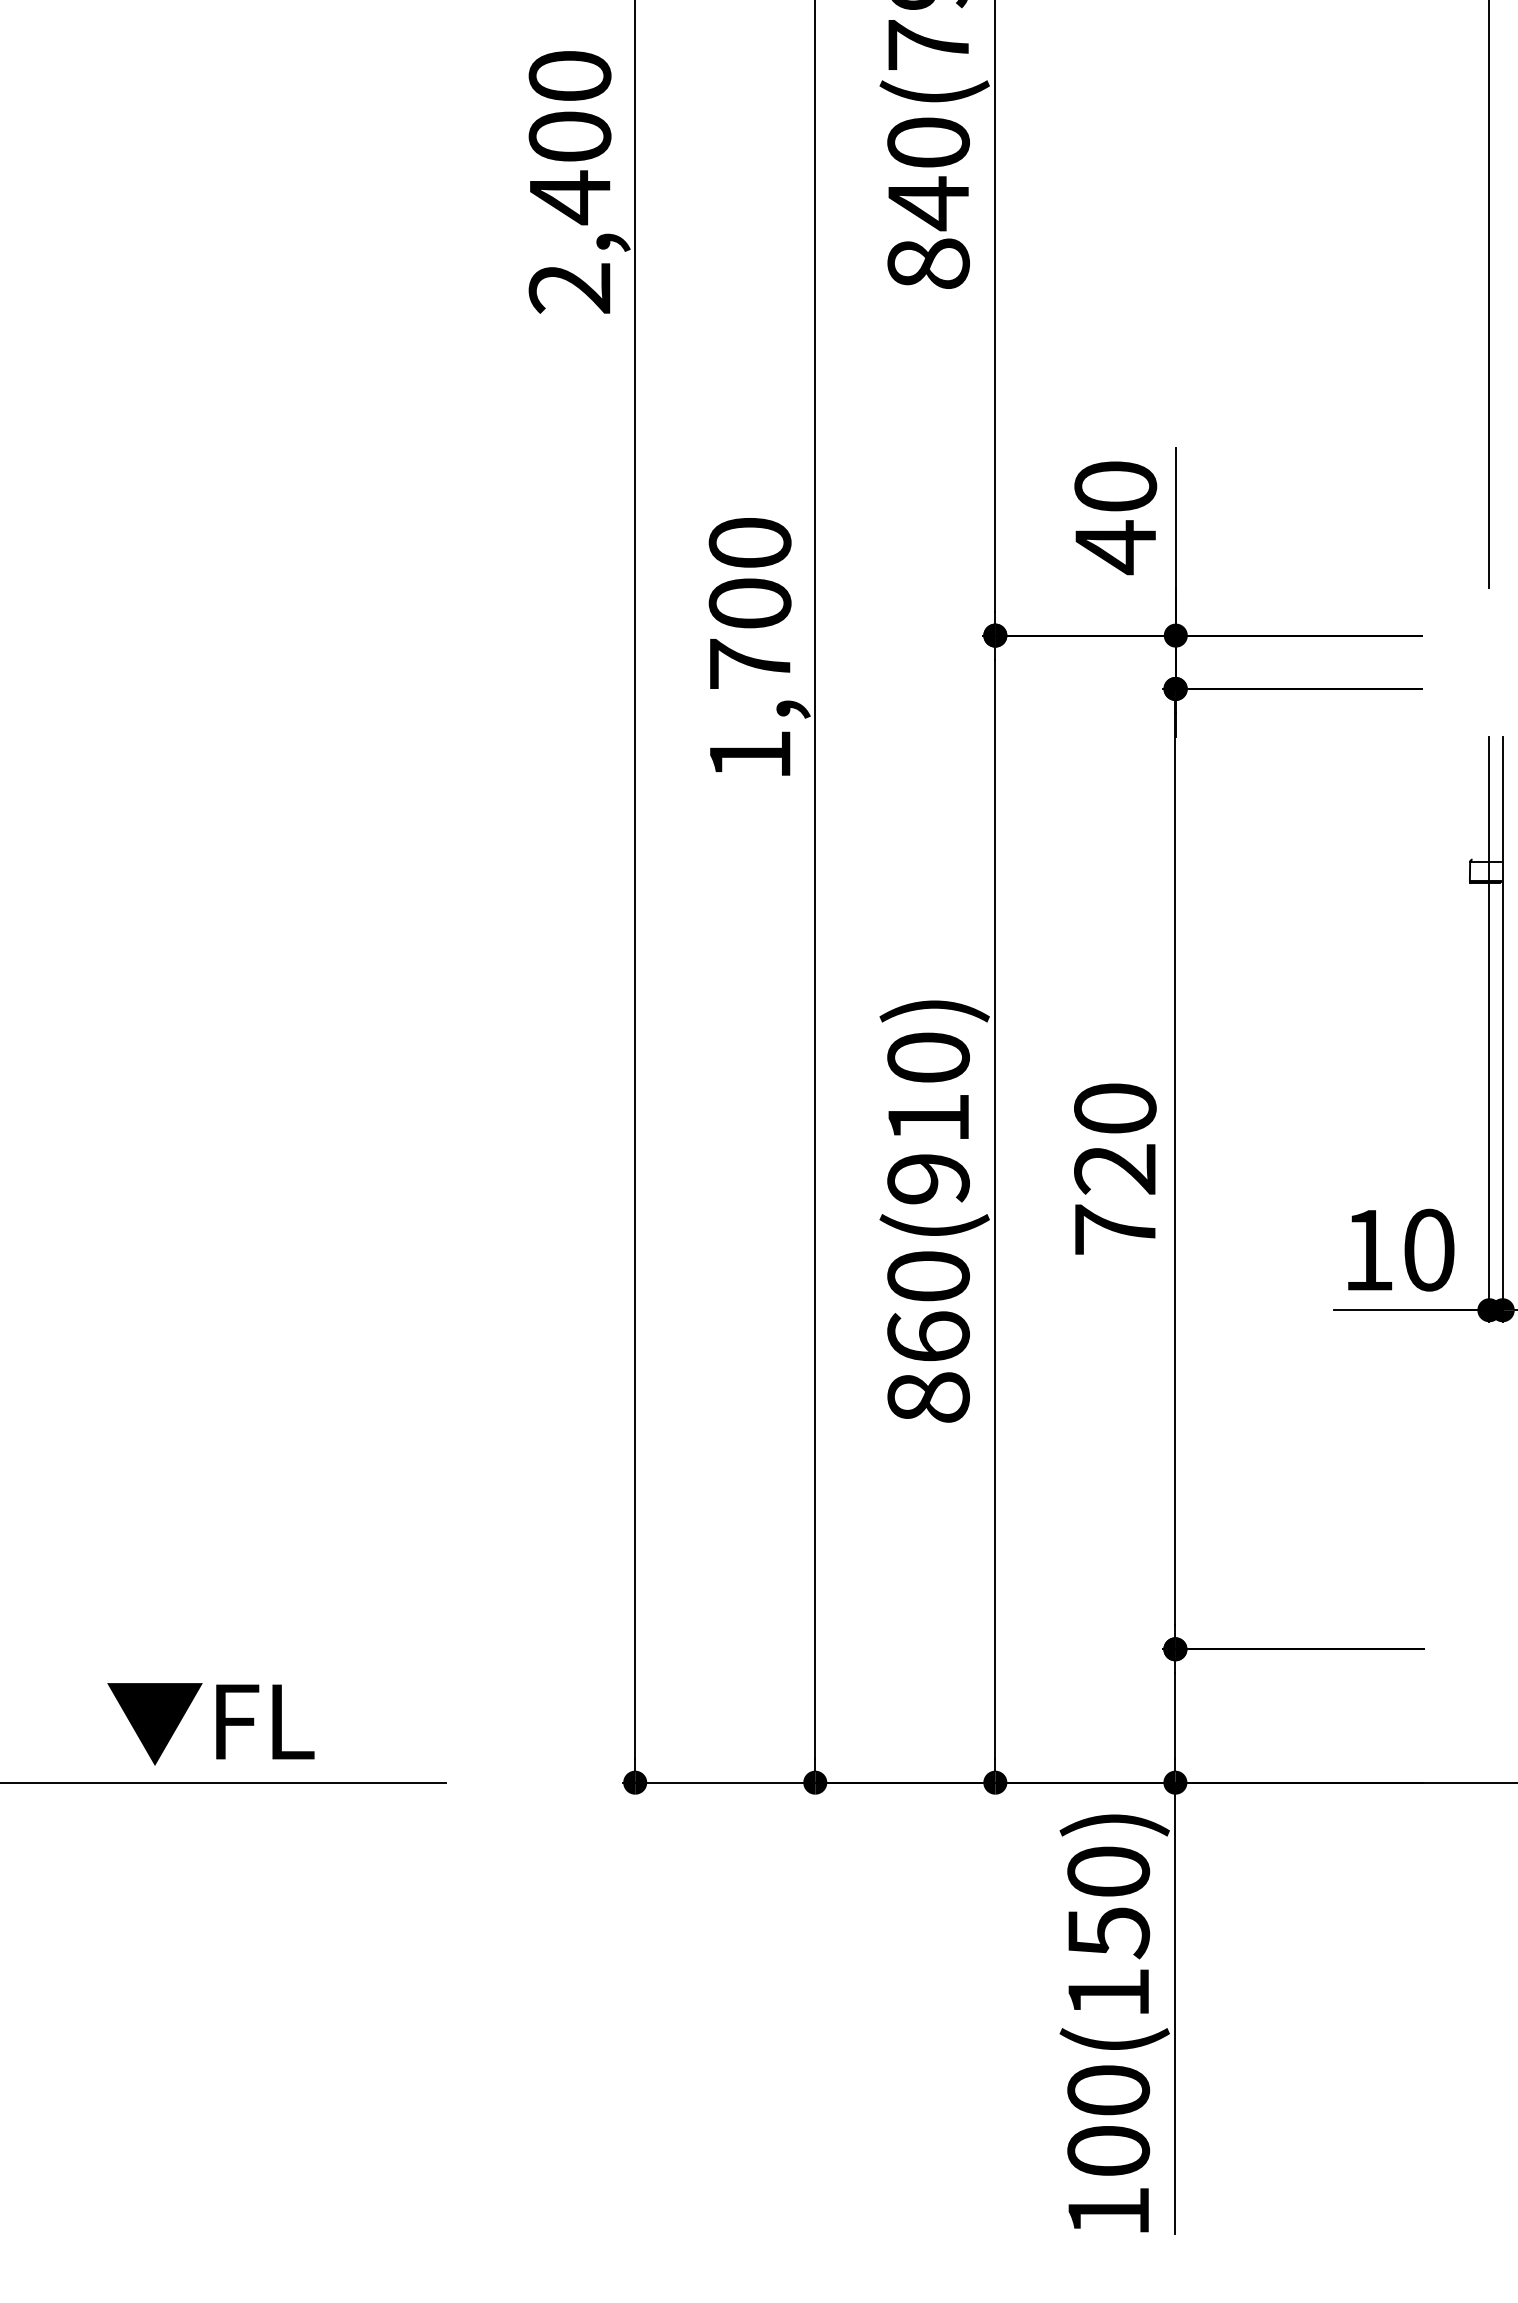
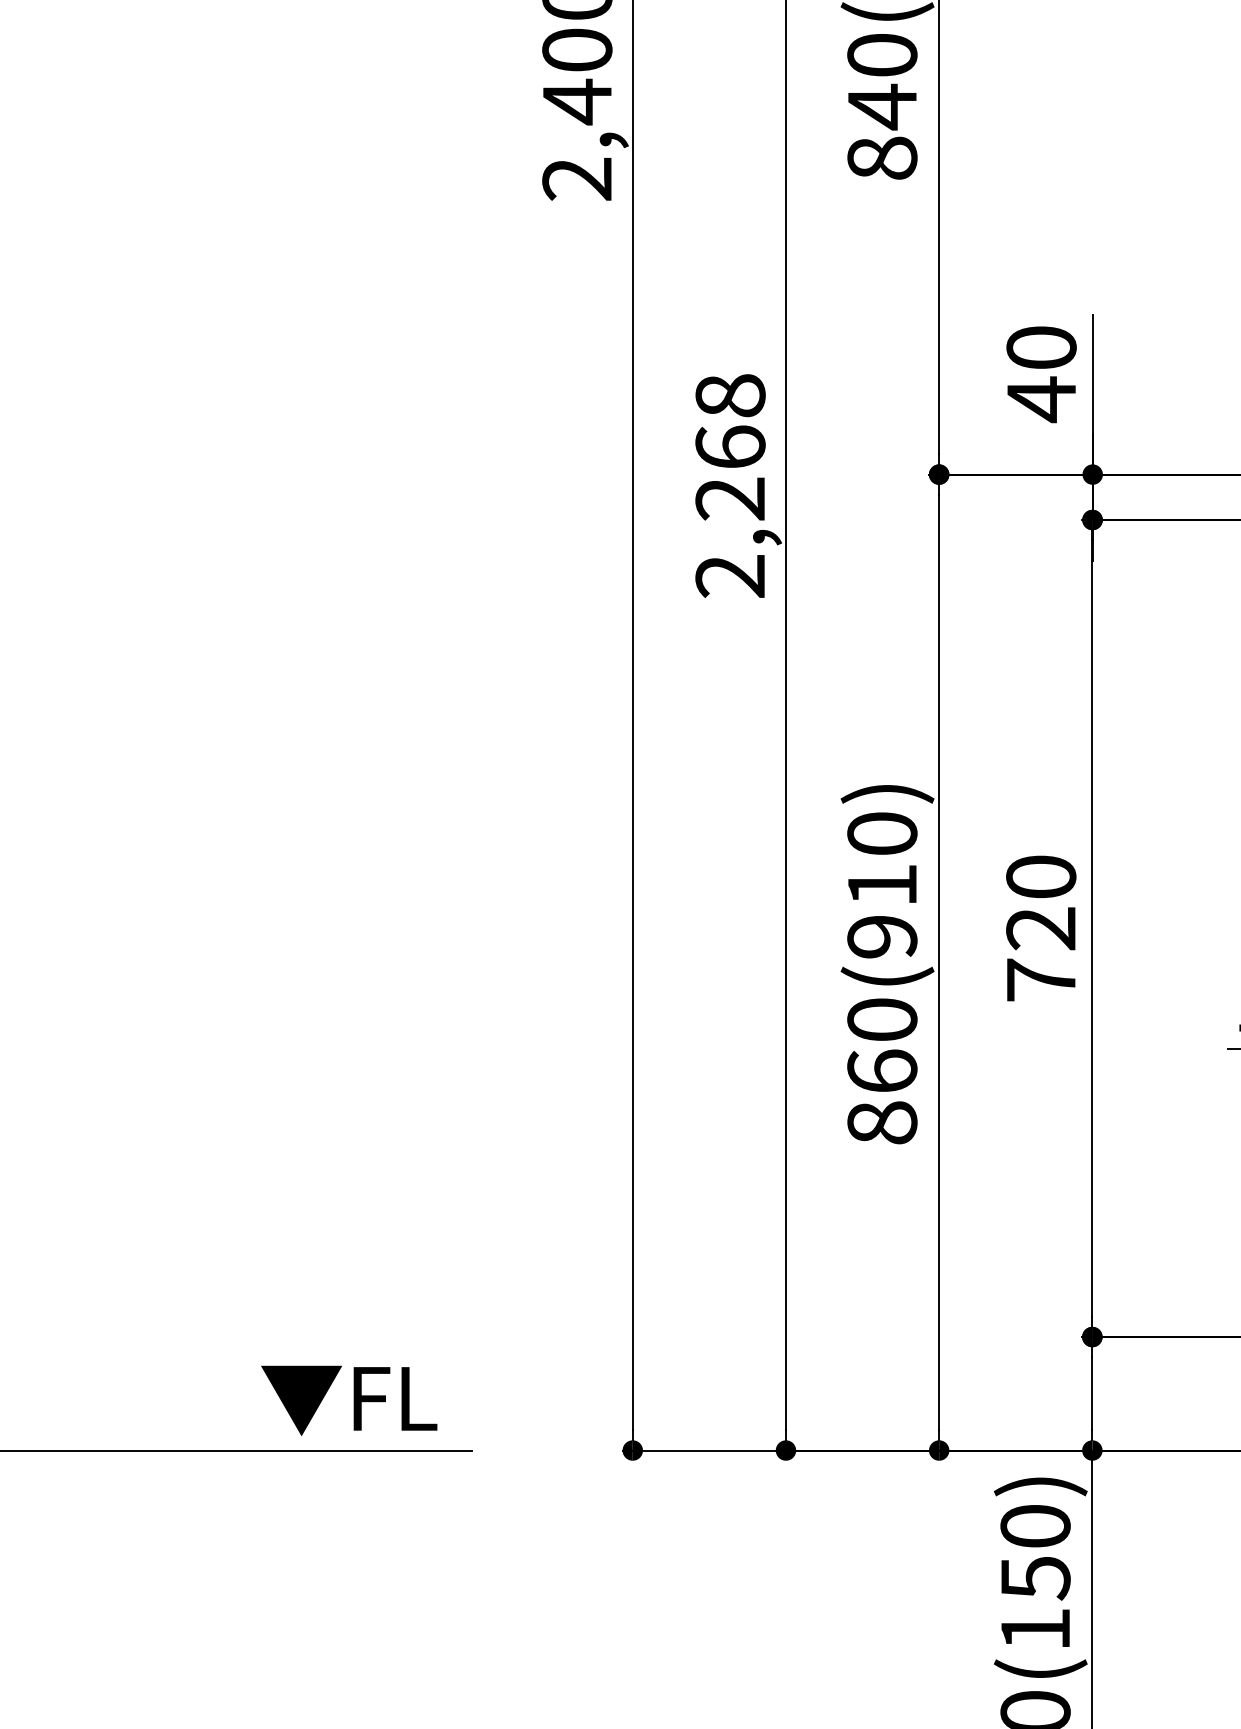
text: (749, 648) -> (730, 485), 1,700 -> 2,268
text: (210, 1724) -> (348, 1401), moved

